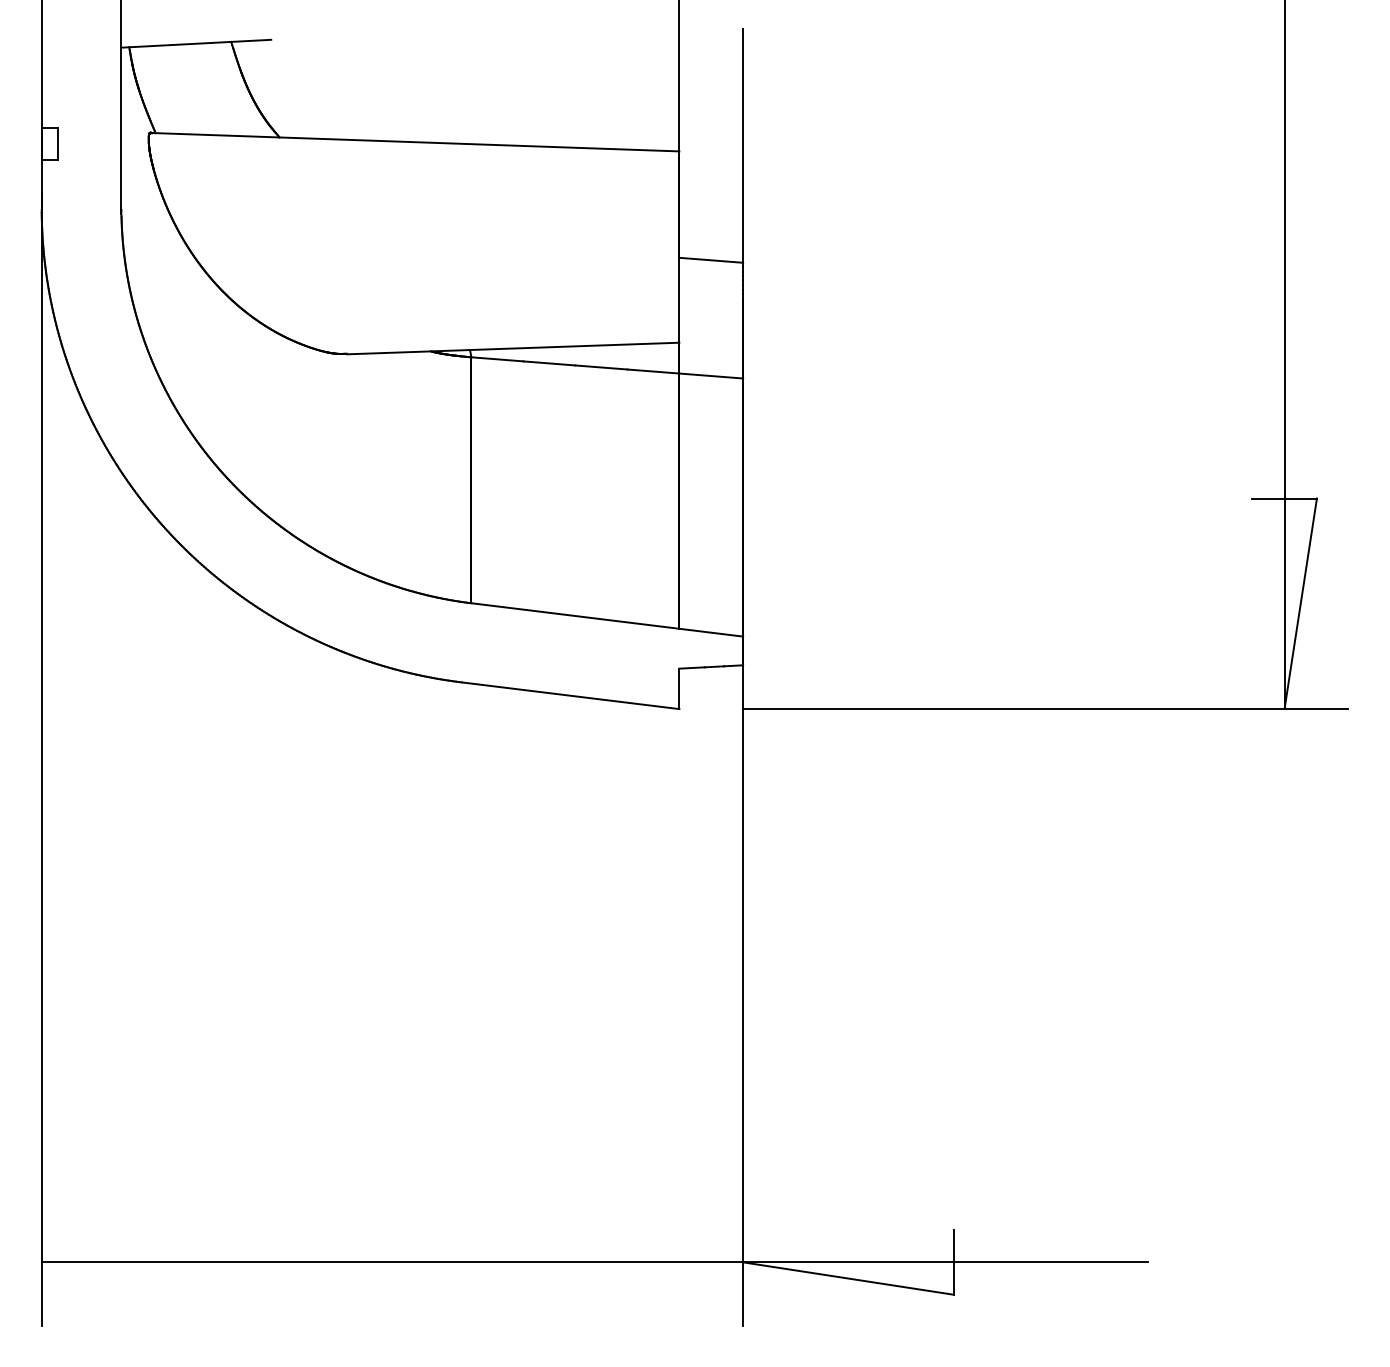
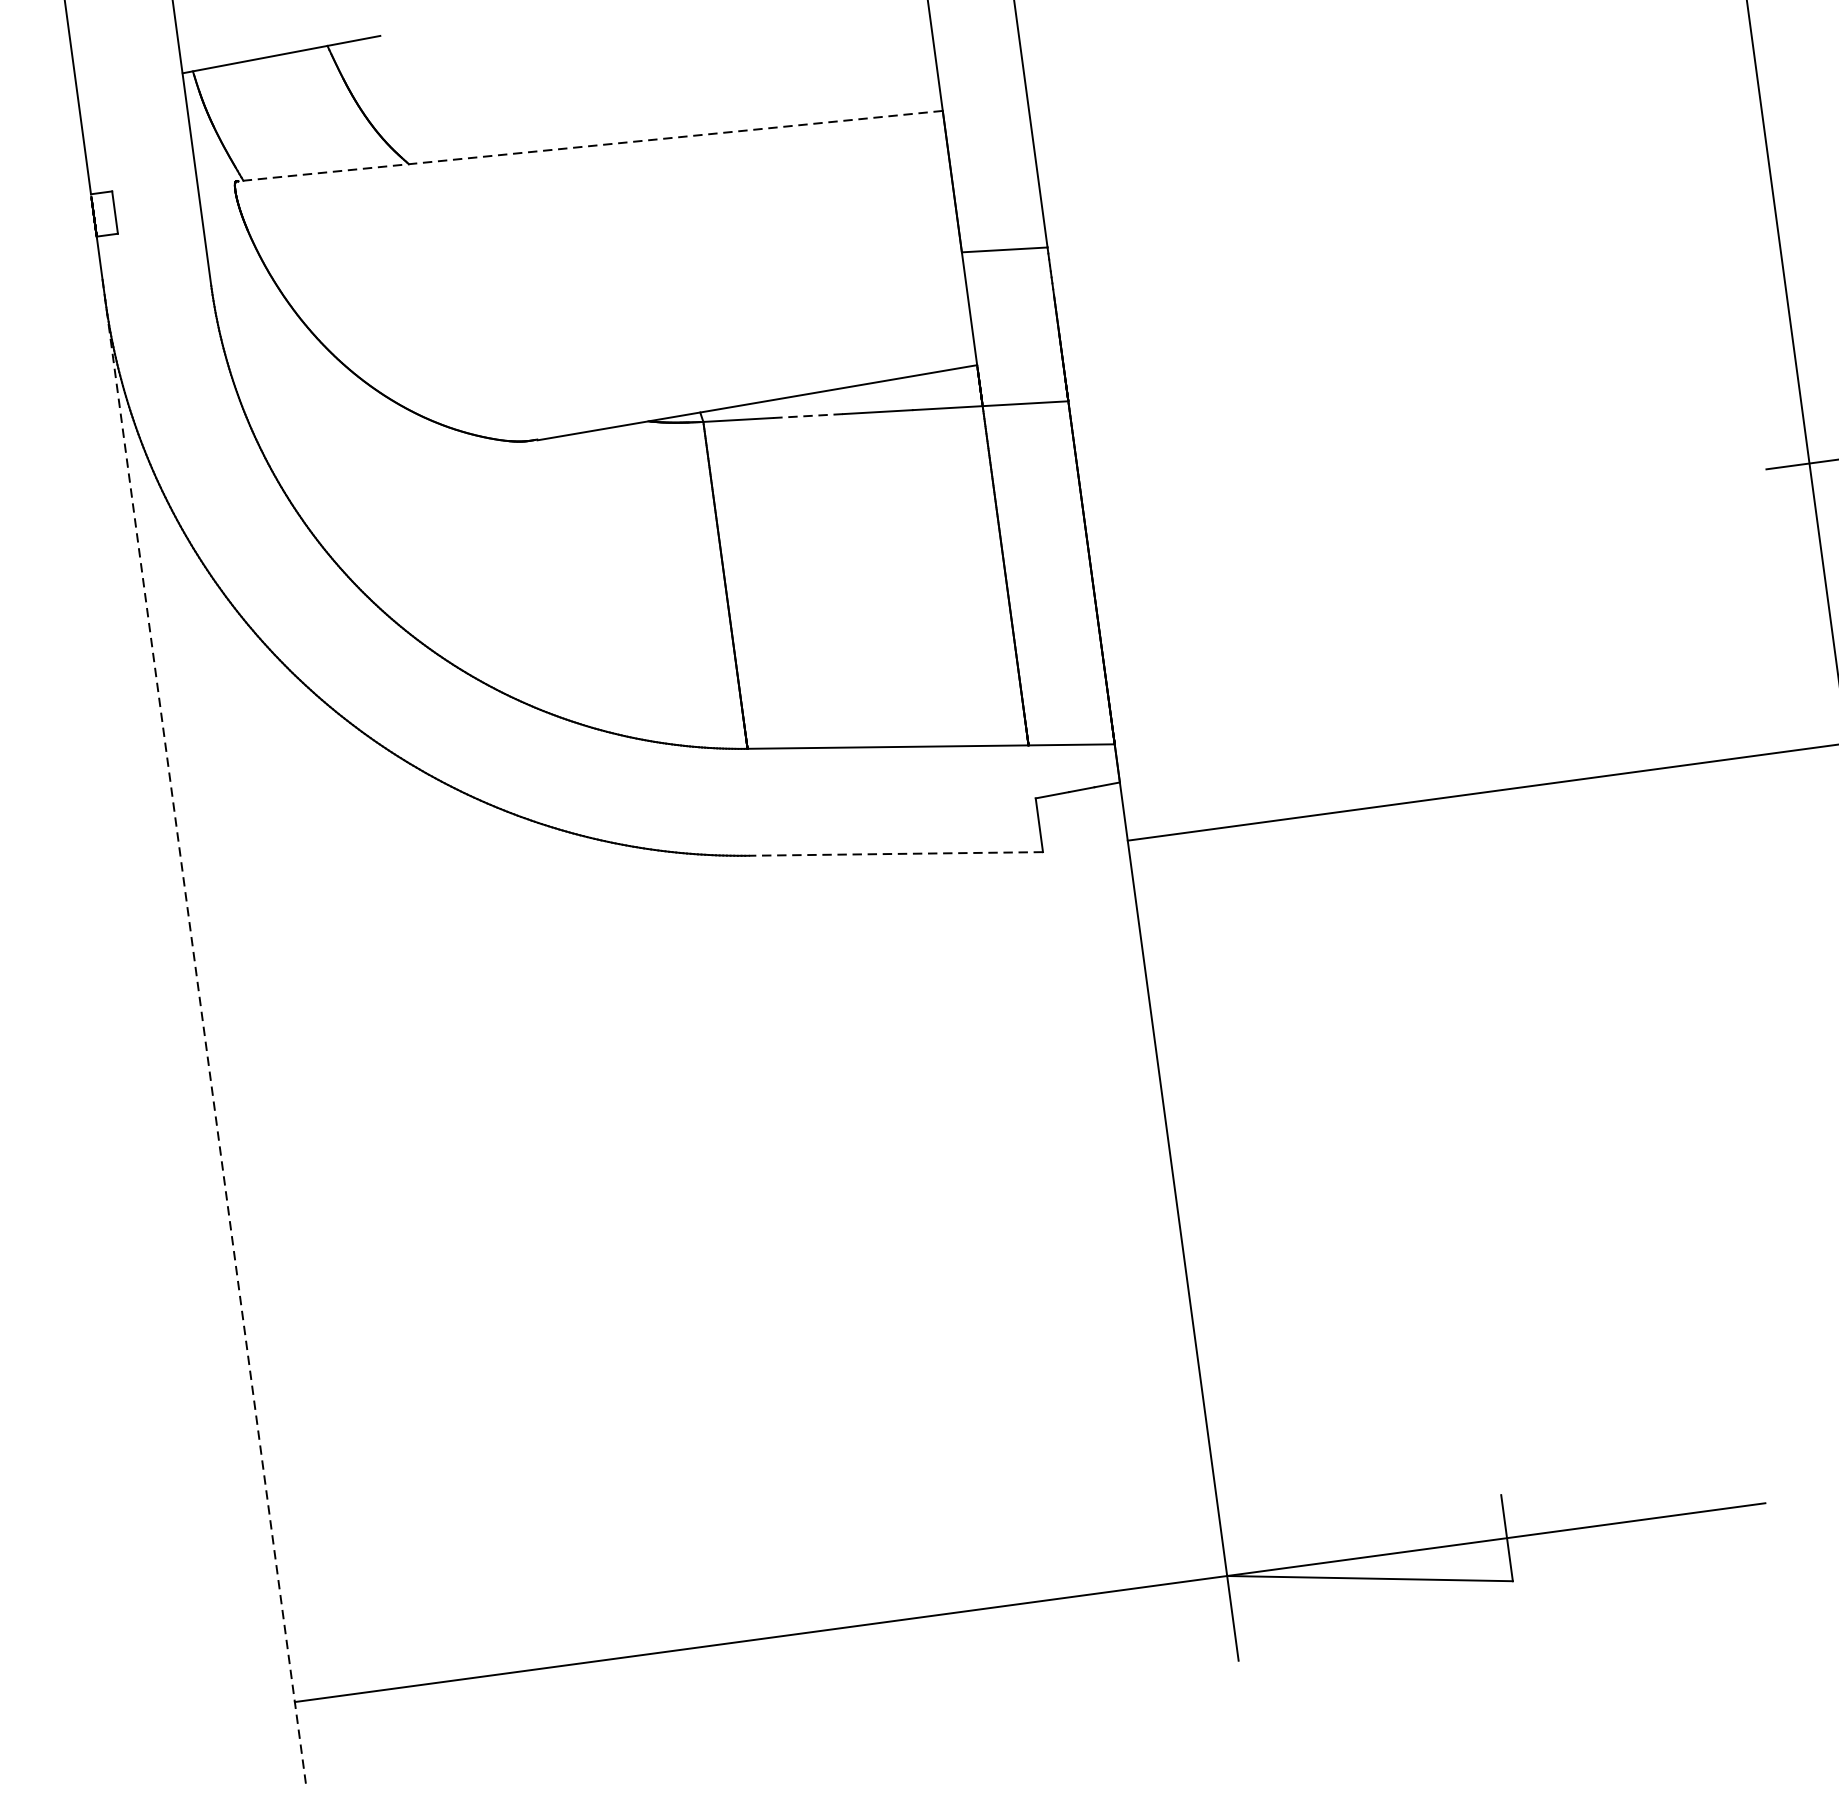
line: (415, 142) -> (590, 146), solid -> dashed
line: (549, 363) -> (808, 416), solid -> dashed
line: (570, 695) -> (895, 853), solid -> dashed
line: (41, 759) -> (204, 1033), solid -> dashed

